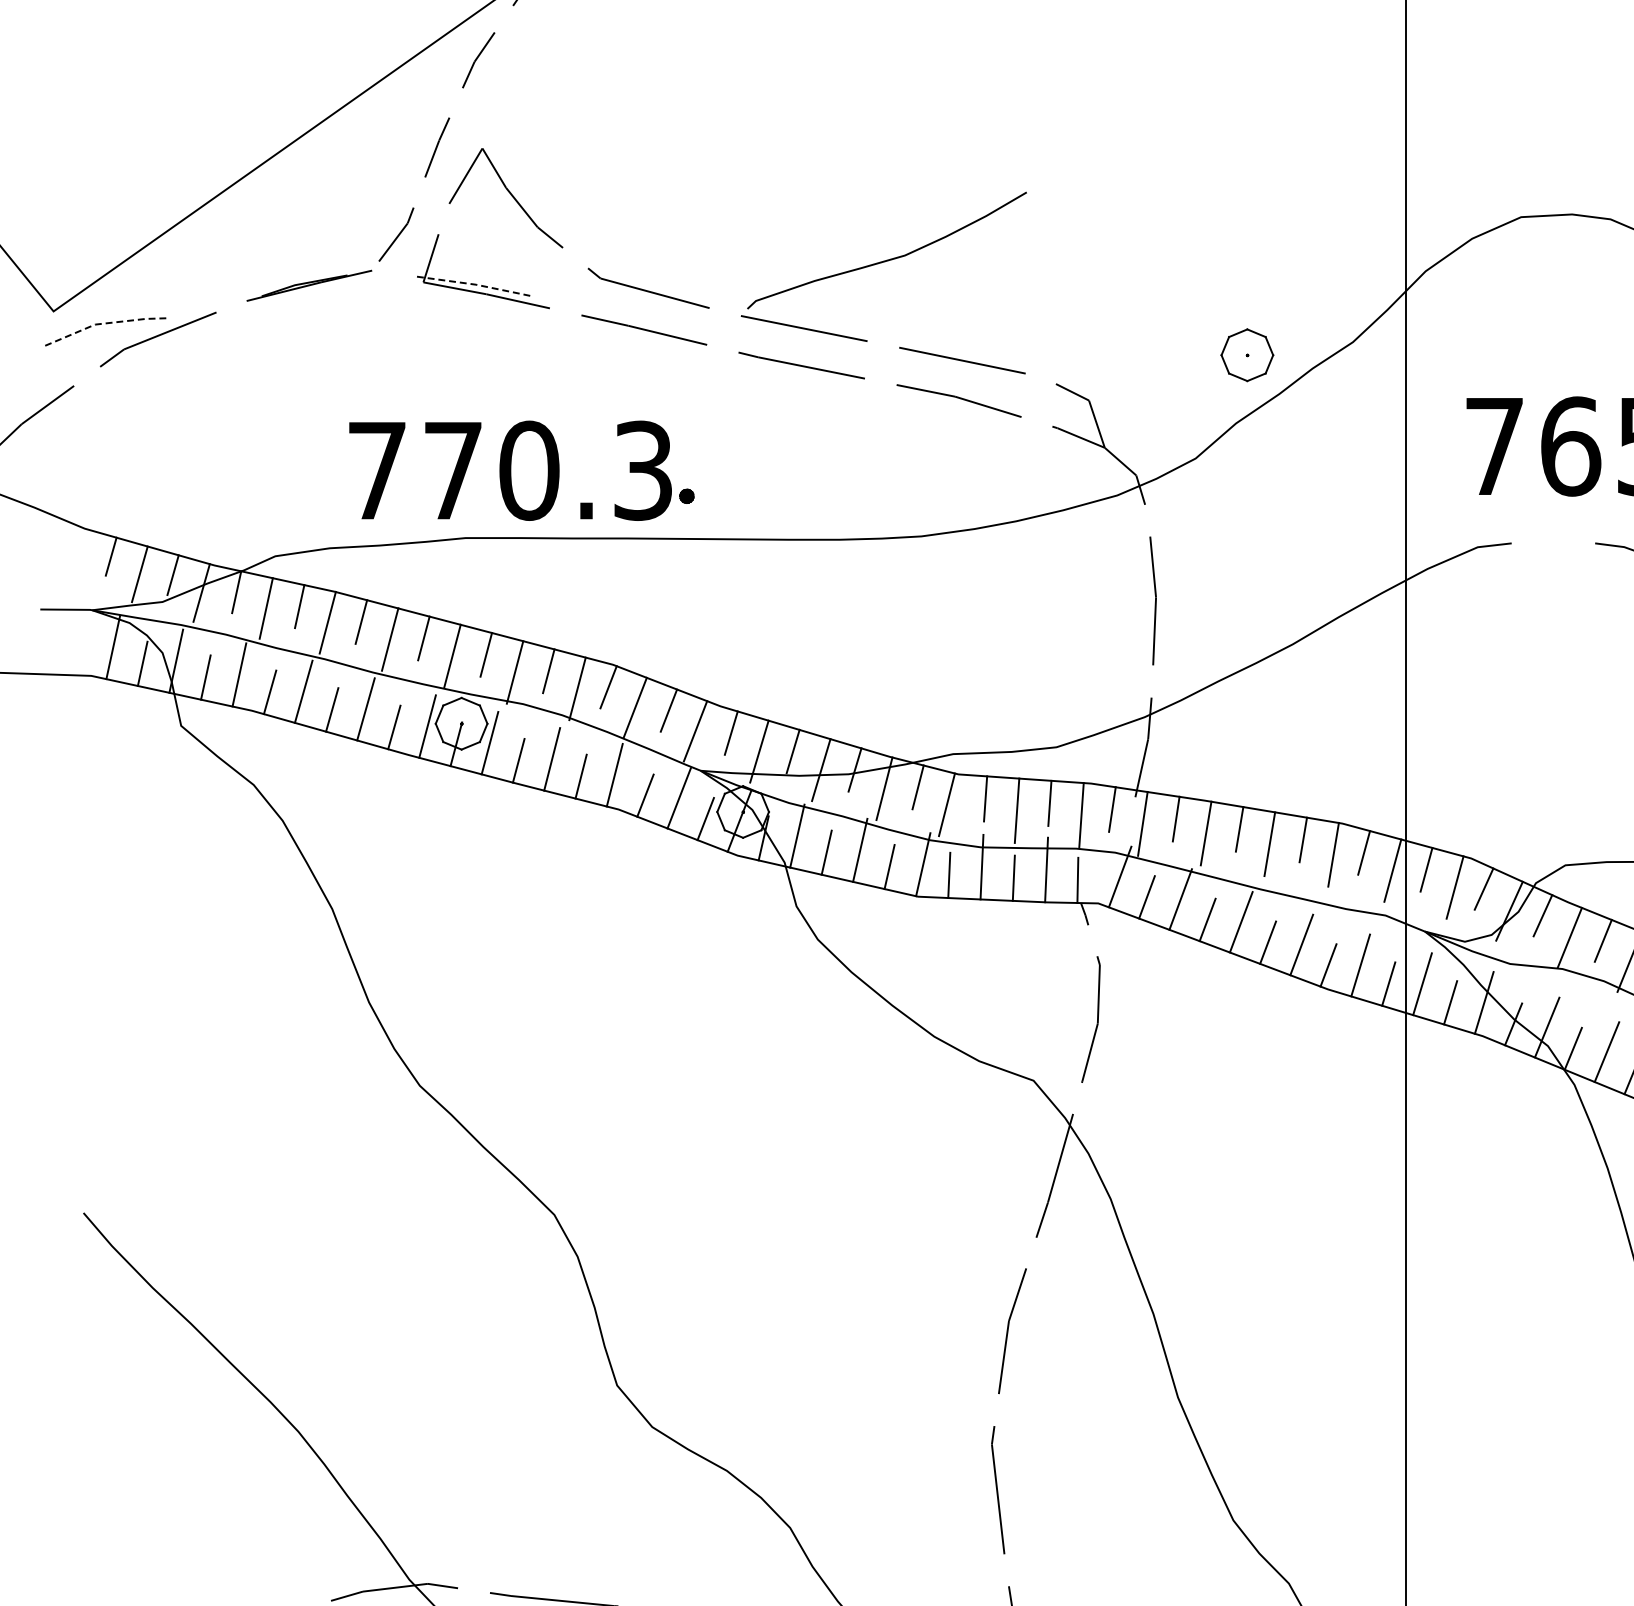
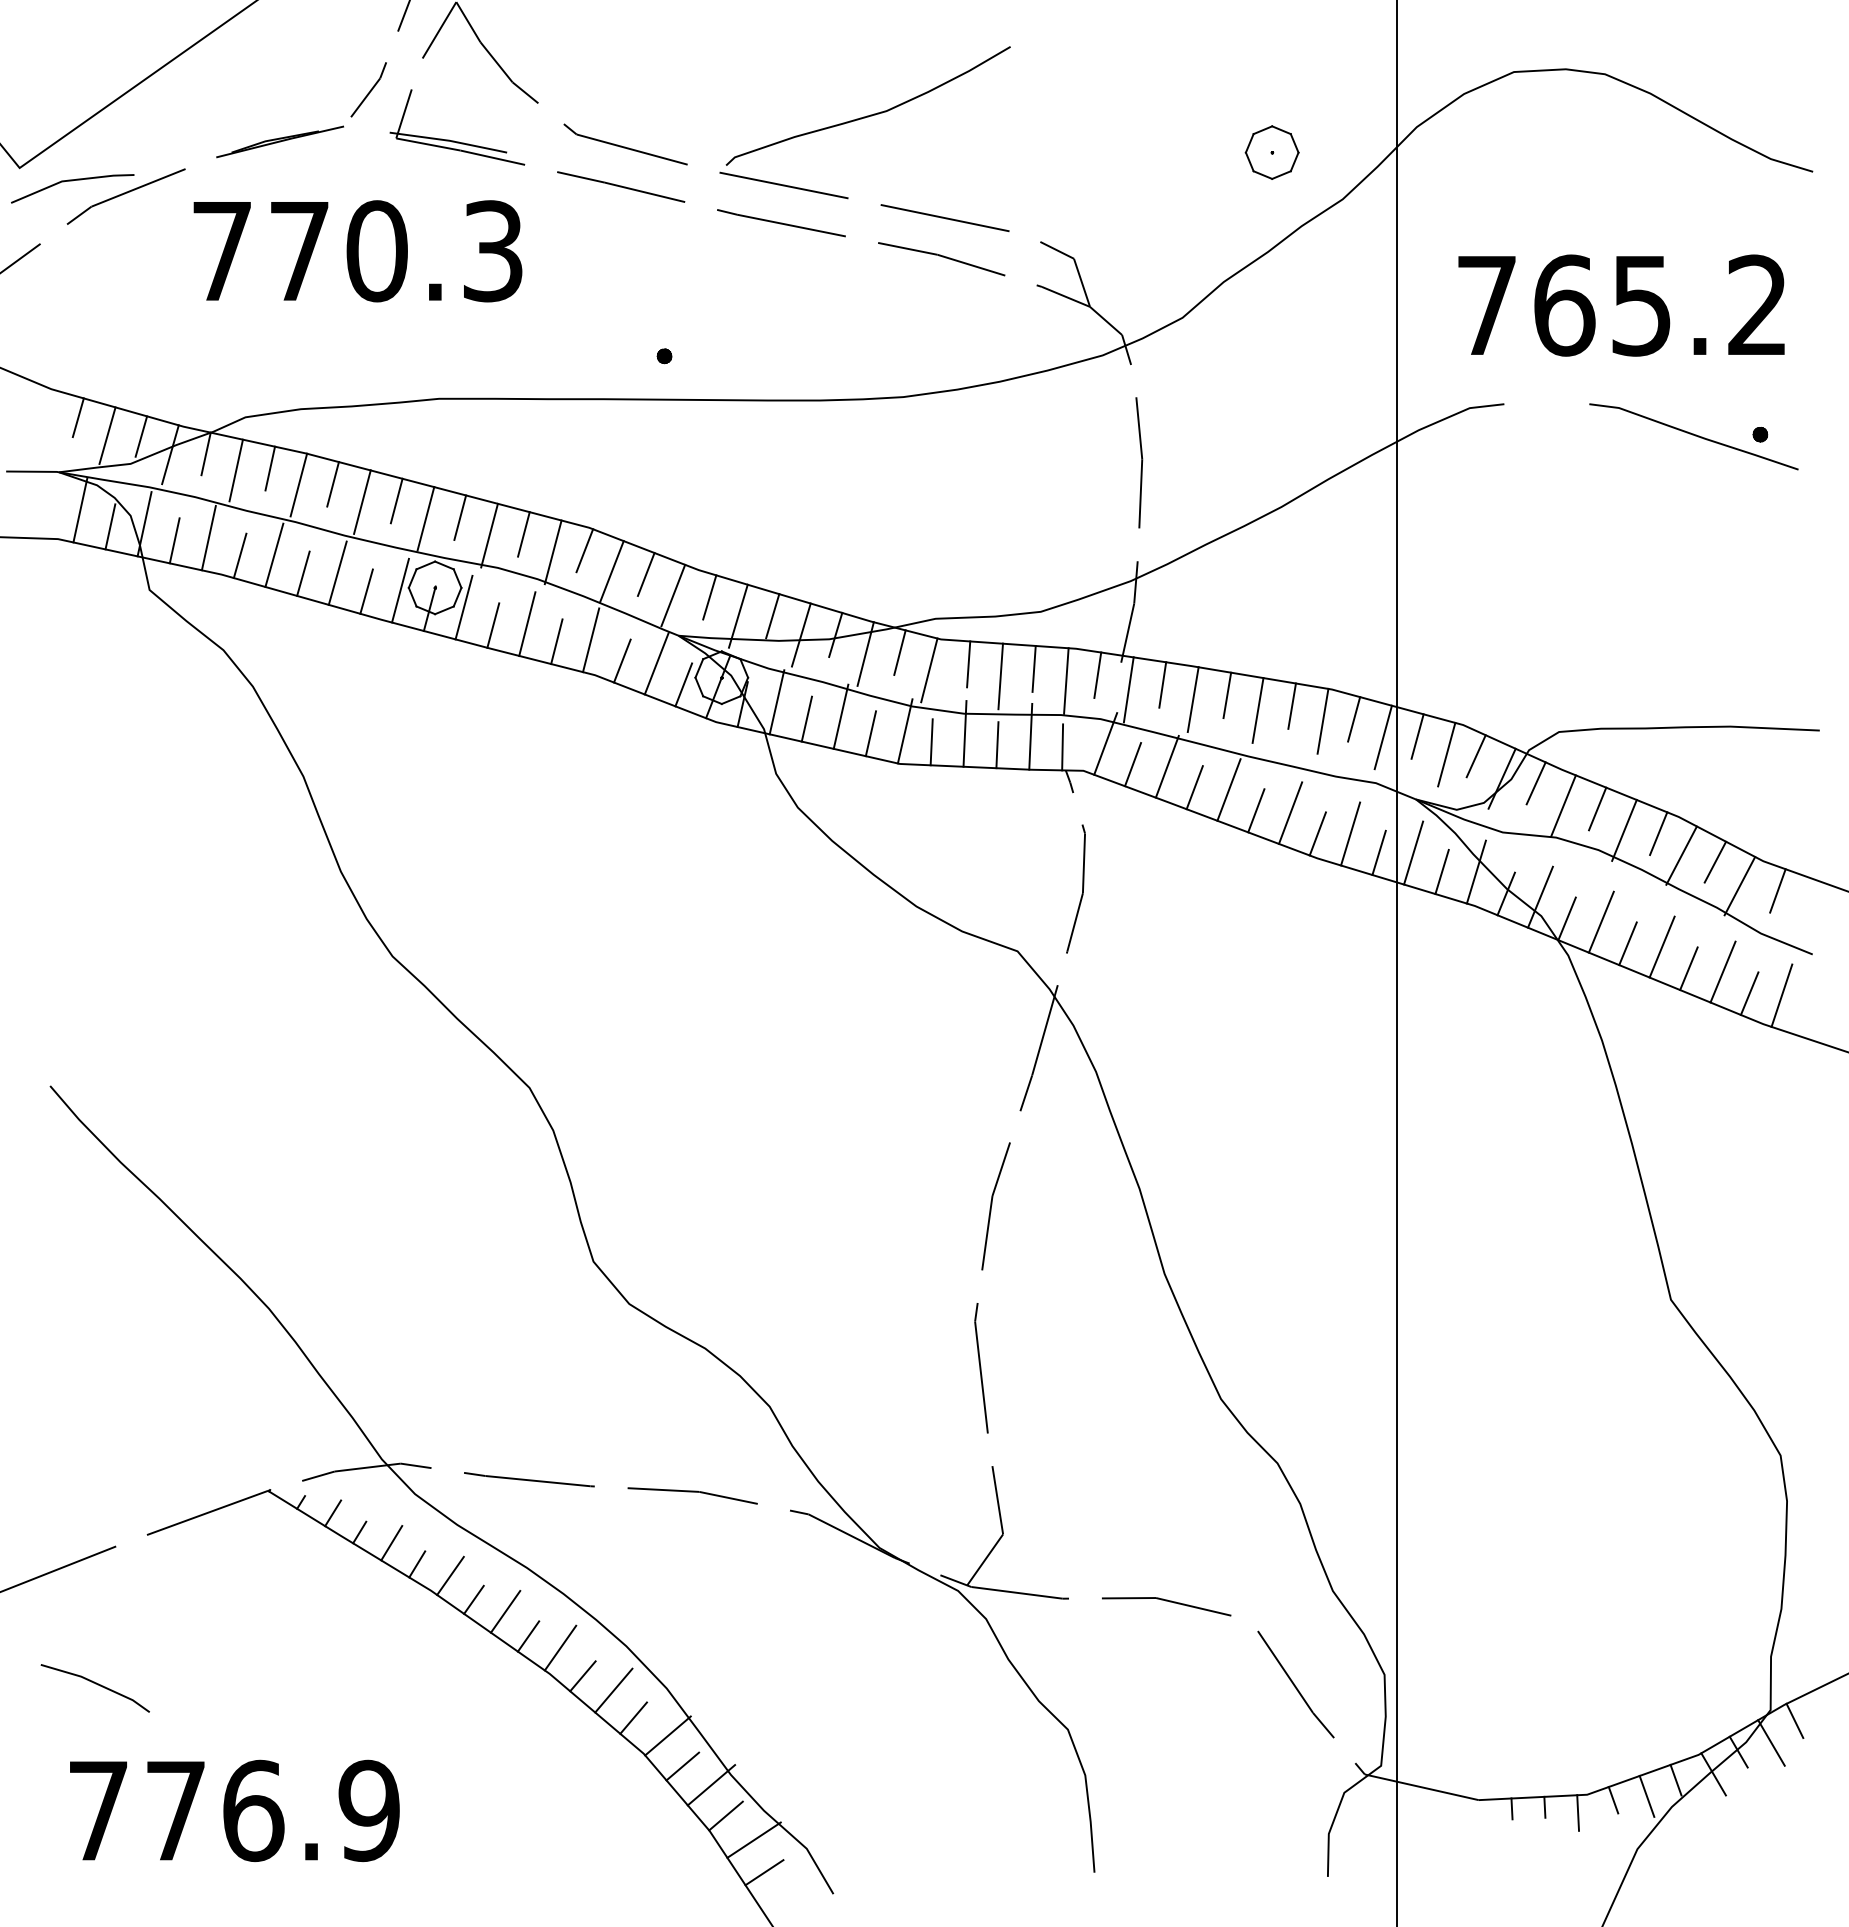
line: (475, 284) -> (449, 140), dashed -> solid
line: (103, 323) -> (70, 180), dashed -> solid
part: (1246, 355) -> (1271, 152), moved
text: (510, 471) -> (357, 251), moved

